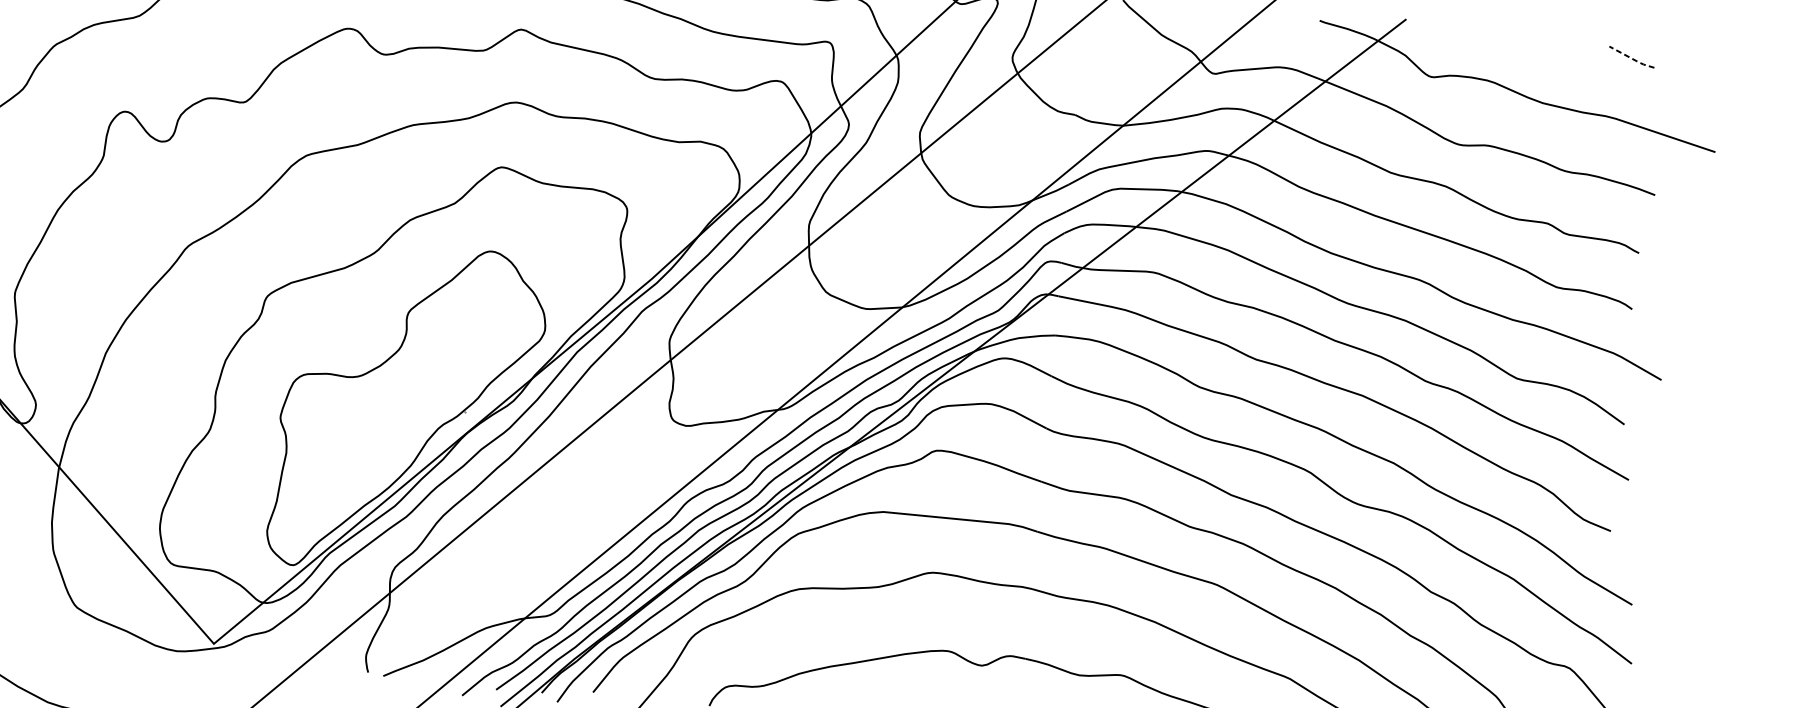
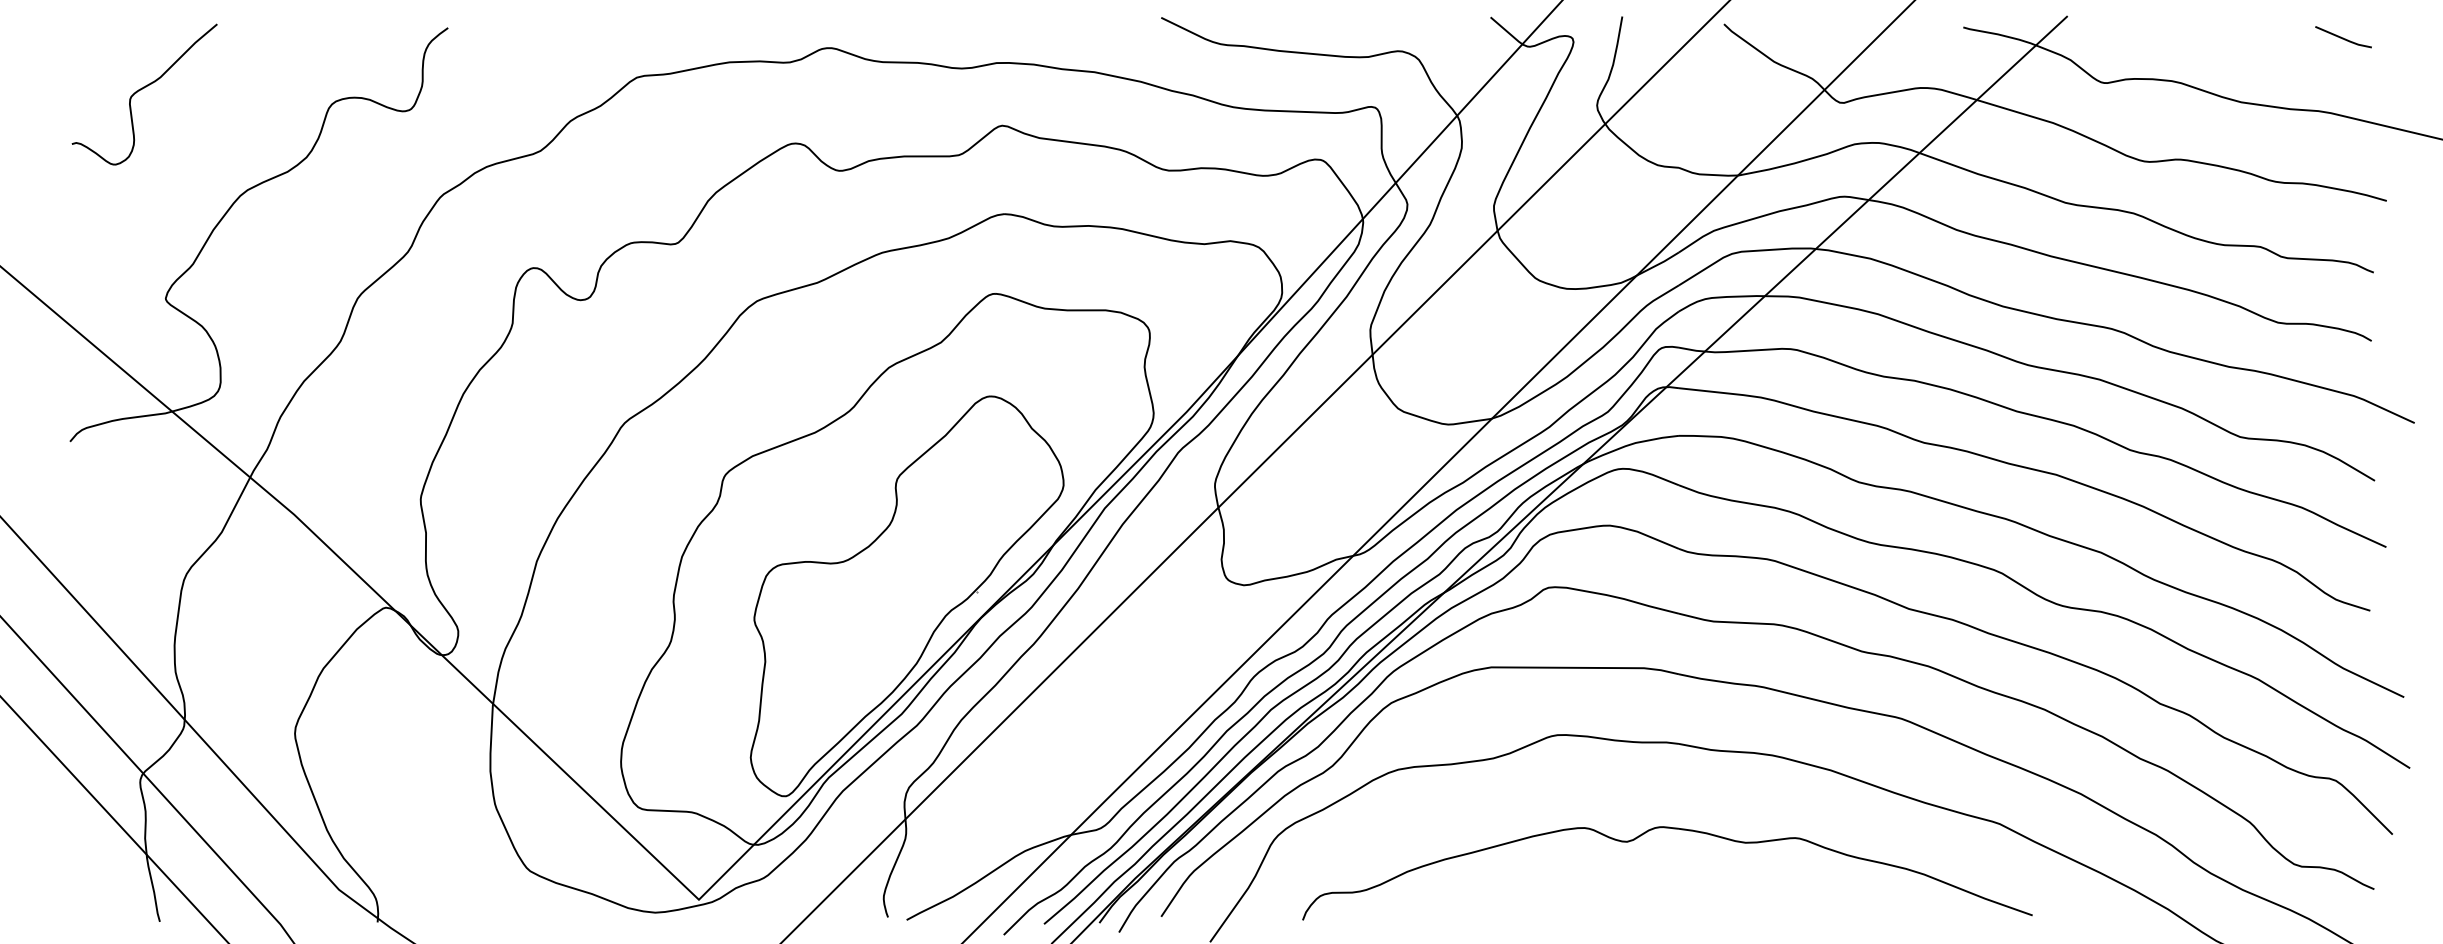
line: (1631, 58) -> (2343, 38), dashed -> solid

